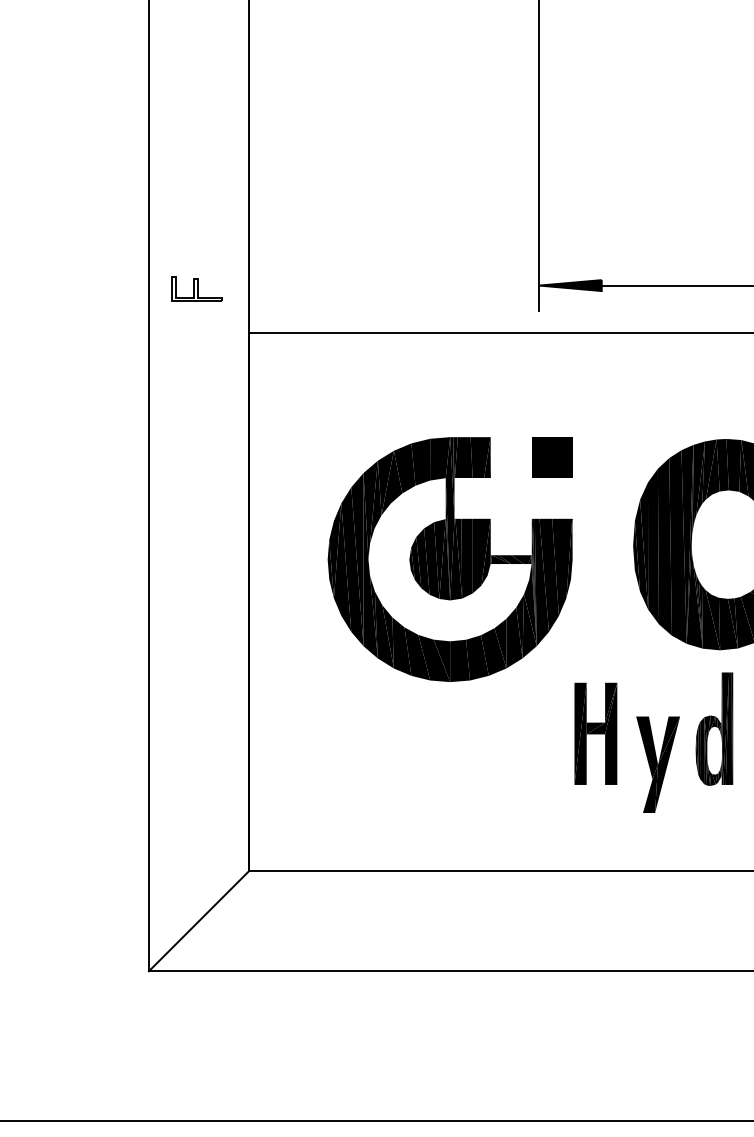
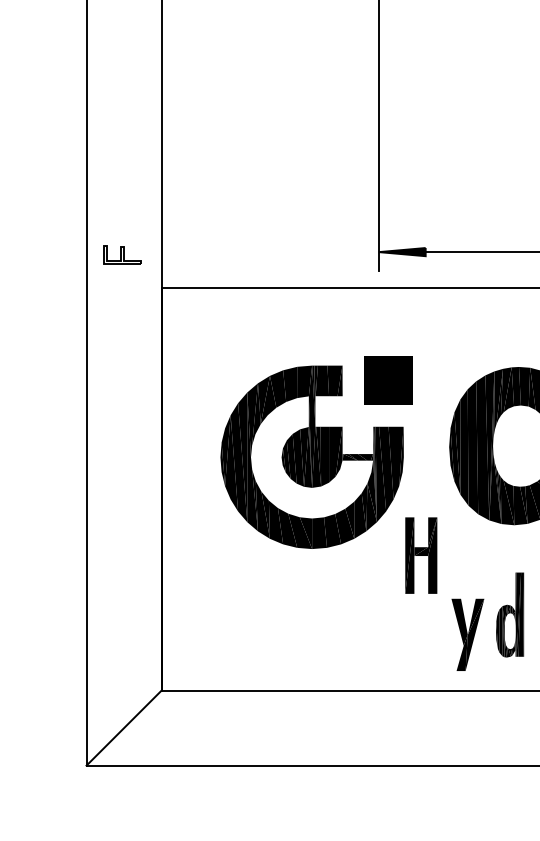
part: (552, 457) -> (388, 380), size x1.6
part: (714, 728) -> (510, 614), moved
part: (595, 733) -> (421, 555), moved
part: (657, 764) -> (467, 634), moved

